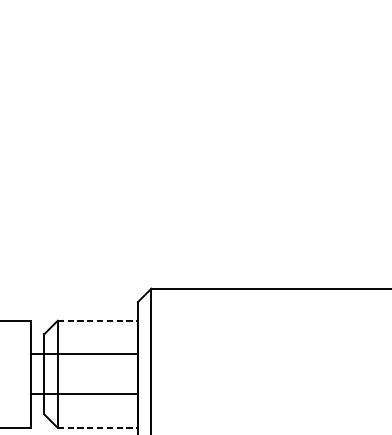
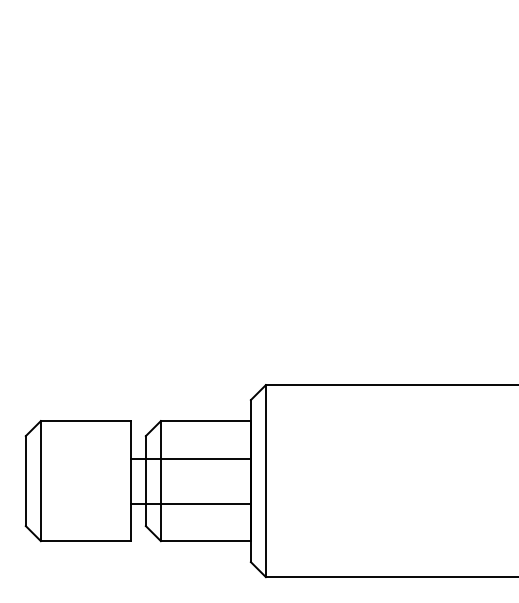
line: (98, 321) -> (206, 421), dashed -> solid
line: (98, 428) -> (206, 541), dashed -> solid

